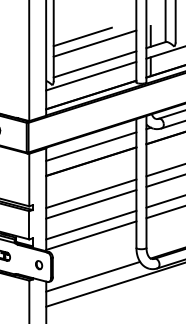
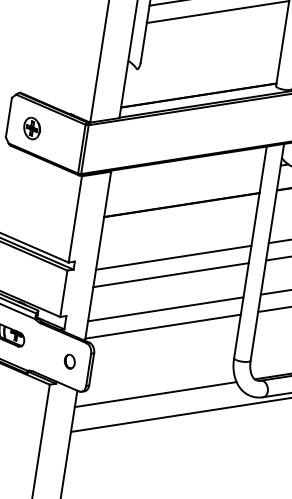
line: (94, 64) -> (211, 46), removed
line: (91, 75) -> (204, 63), removed
line: (91, 146) -> (186, 180), removed

